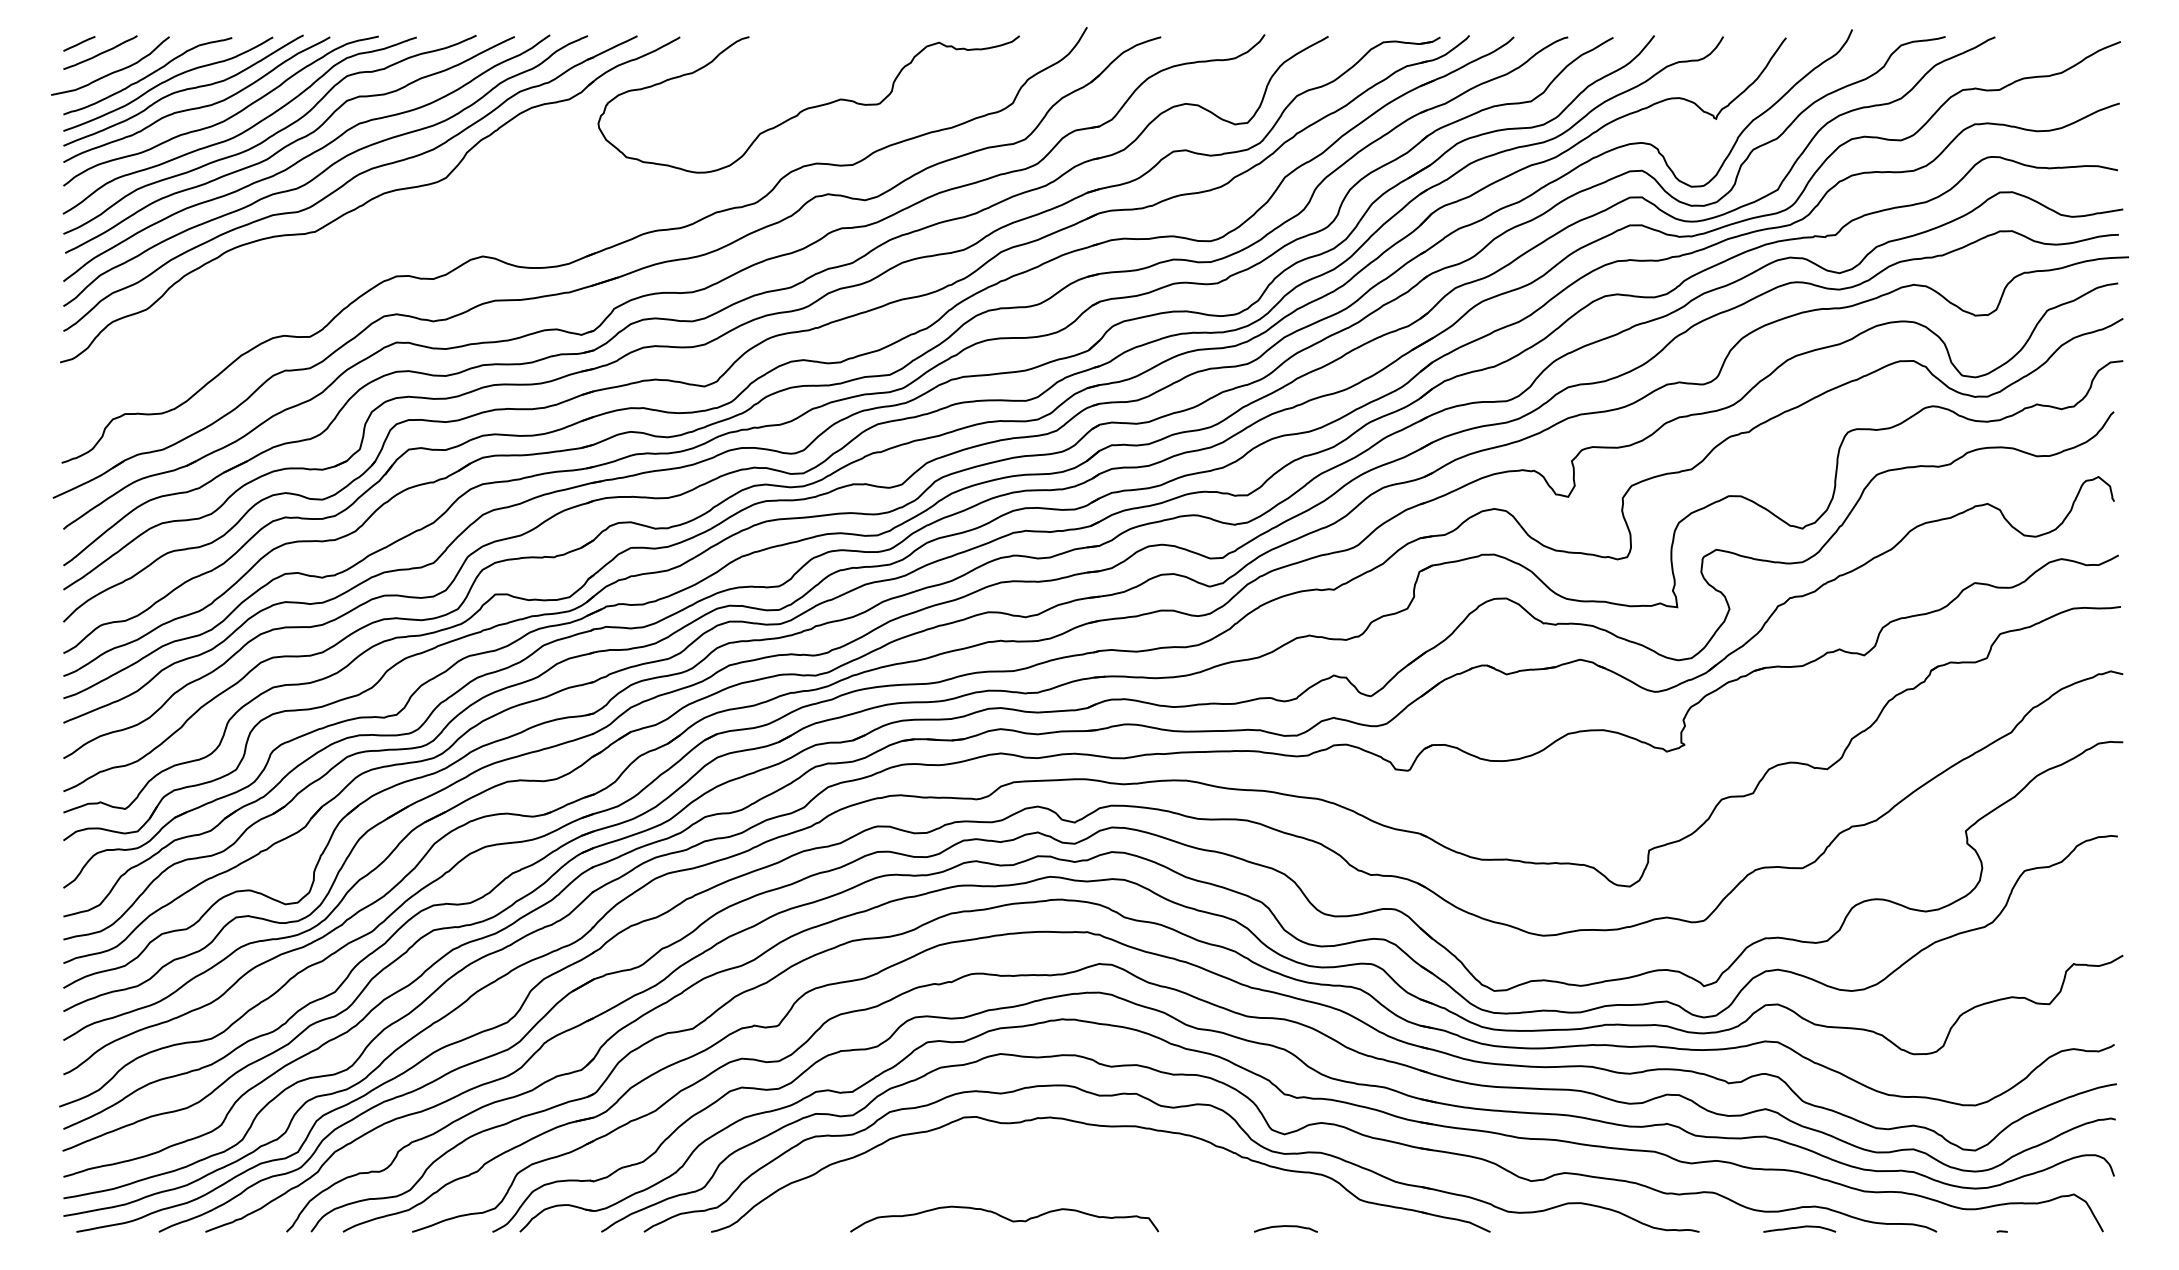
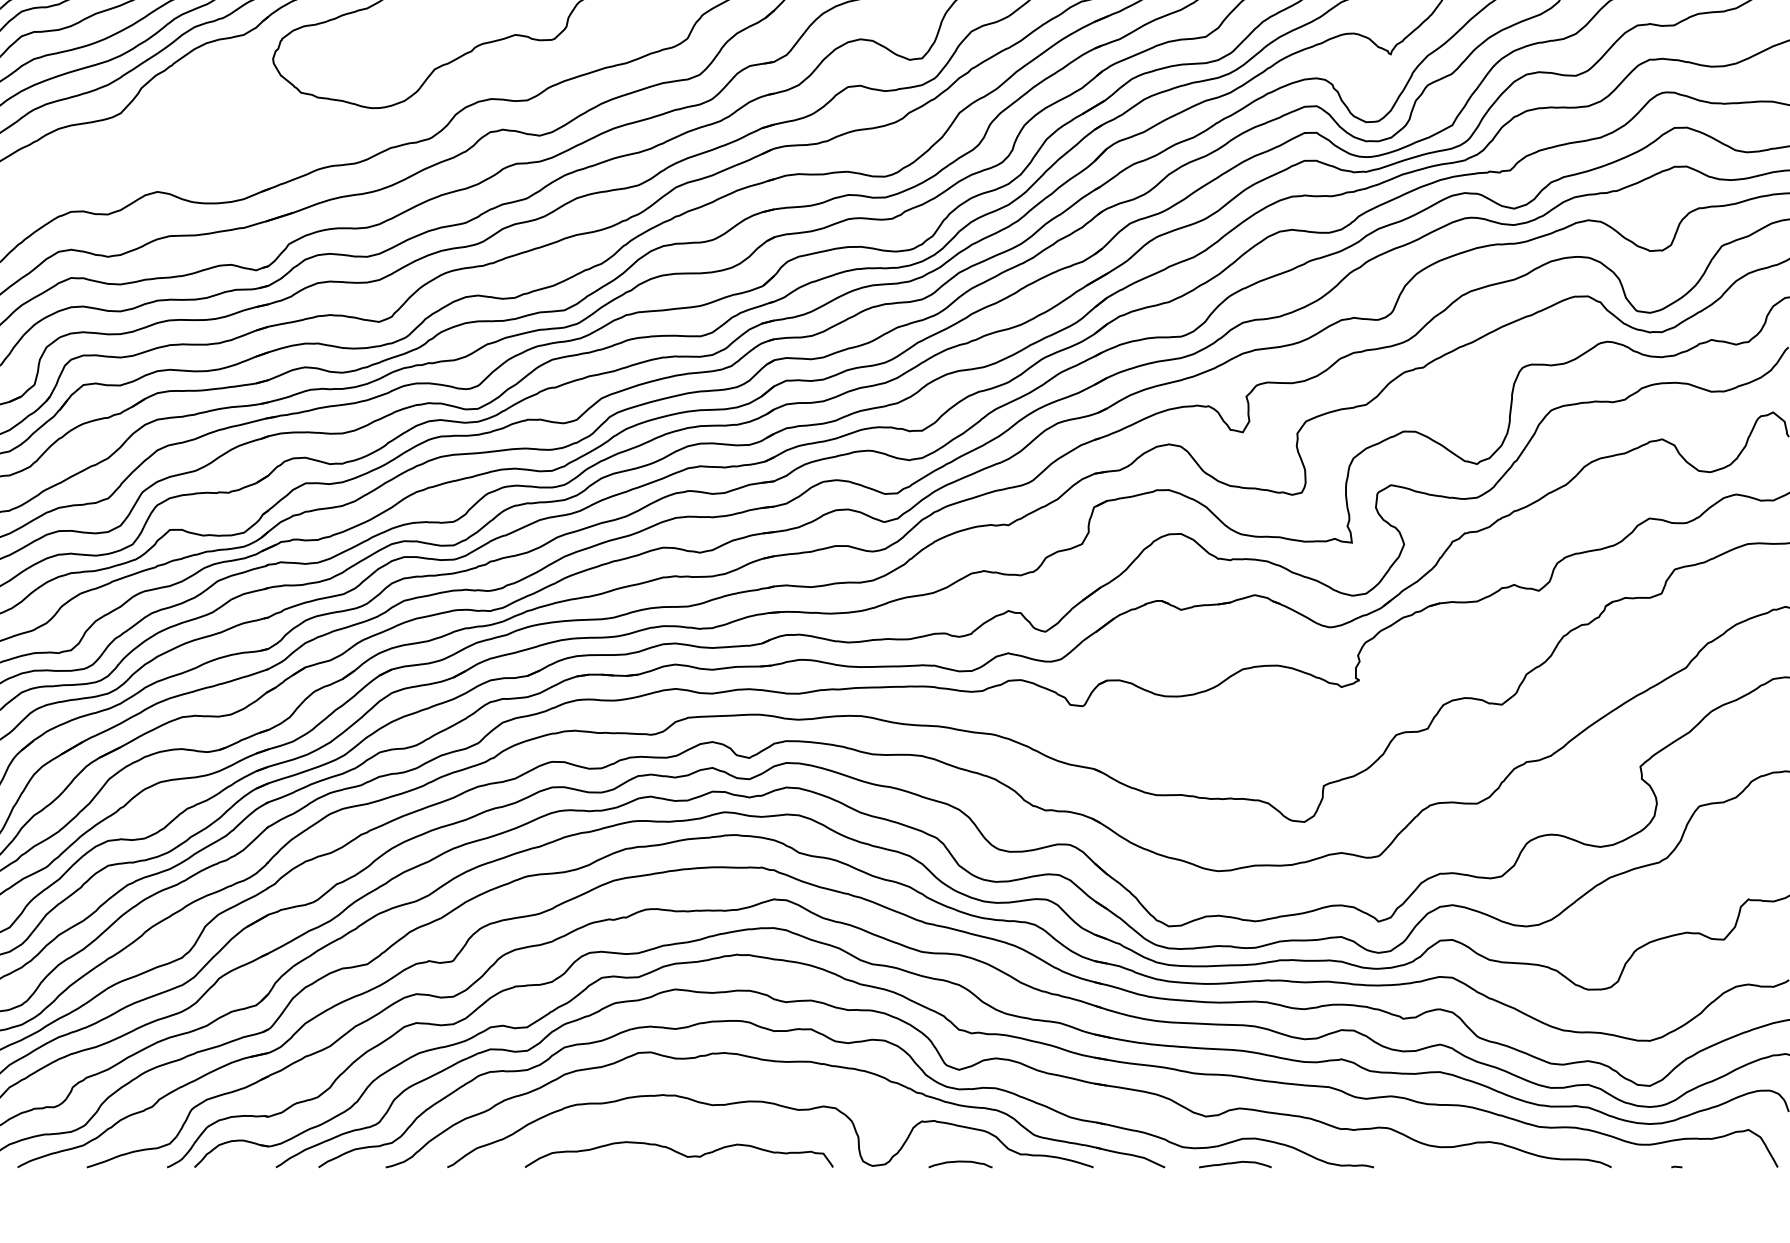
curve: (1102, 1170) -> (777, 1105), added
curve: (1799, 1228) -> (1235, 1163), moved

